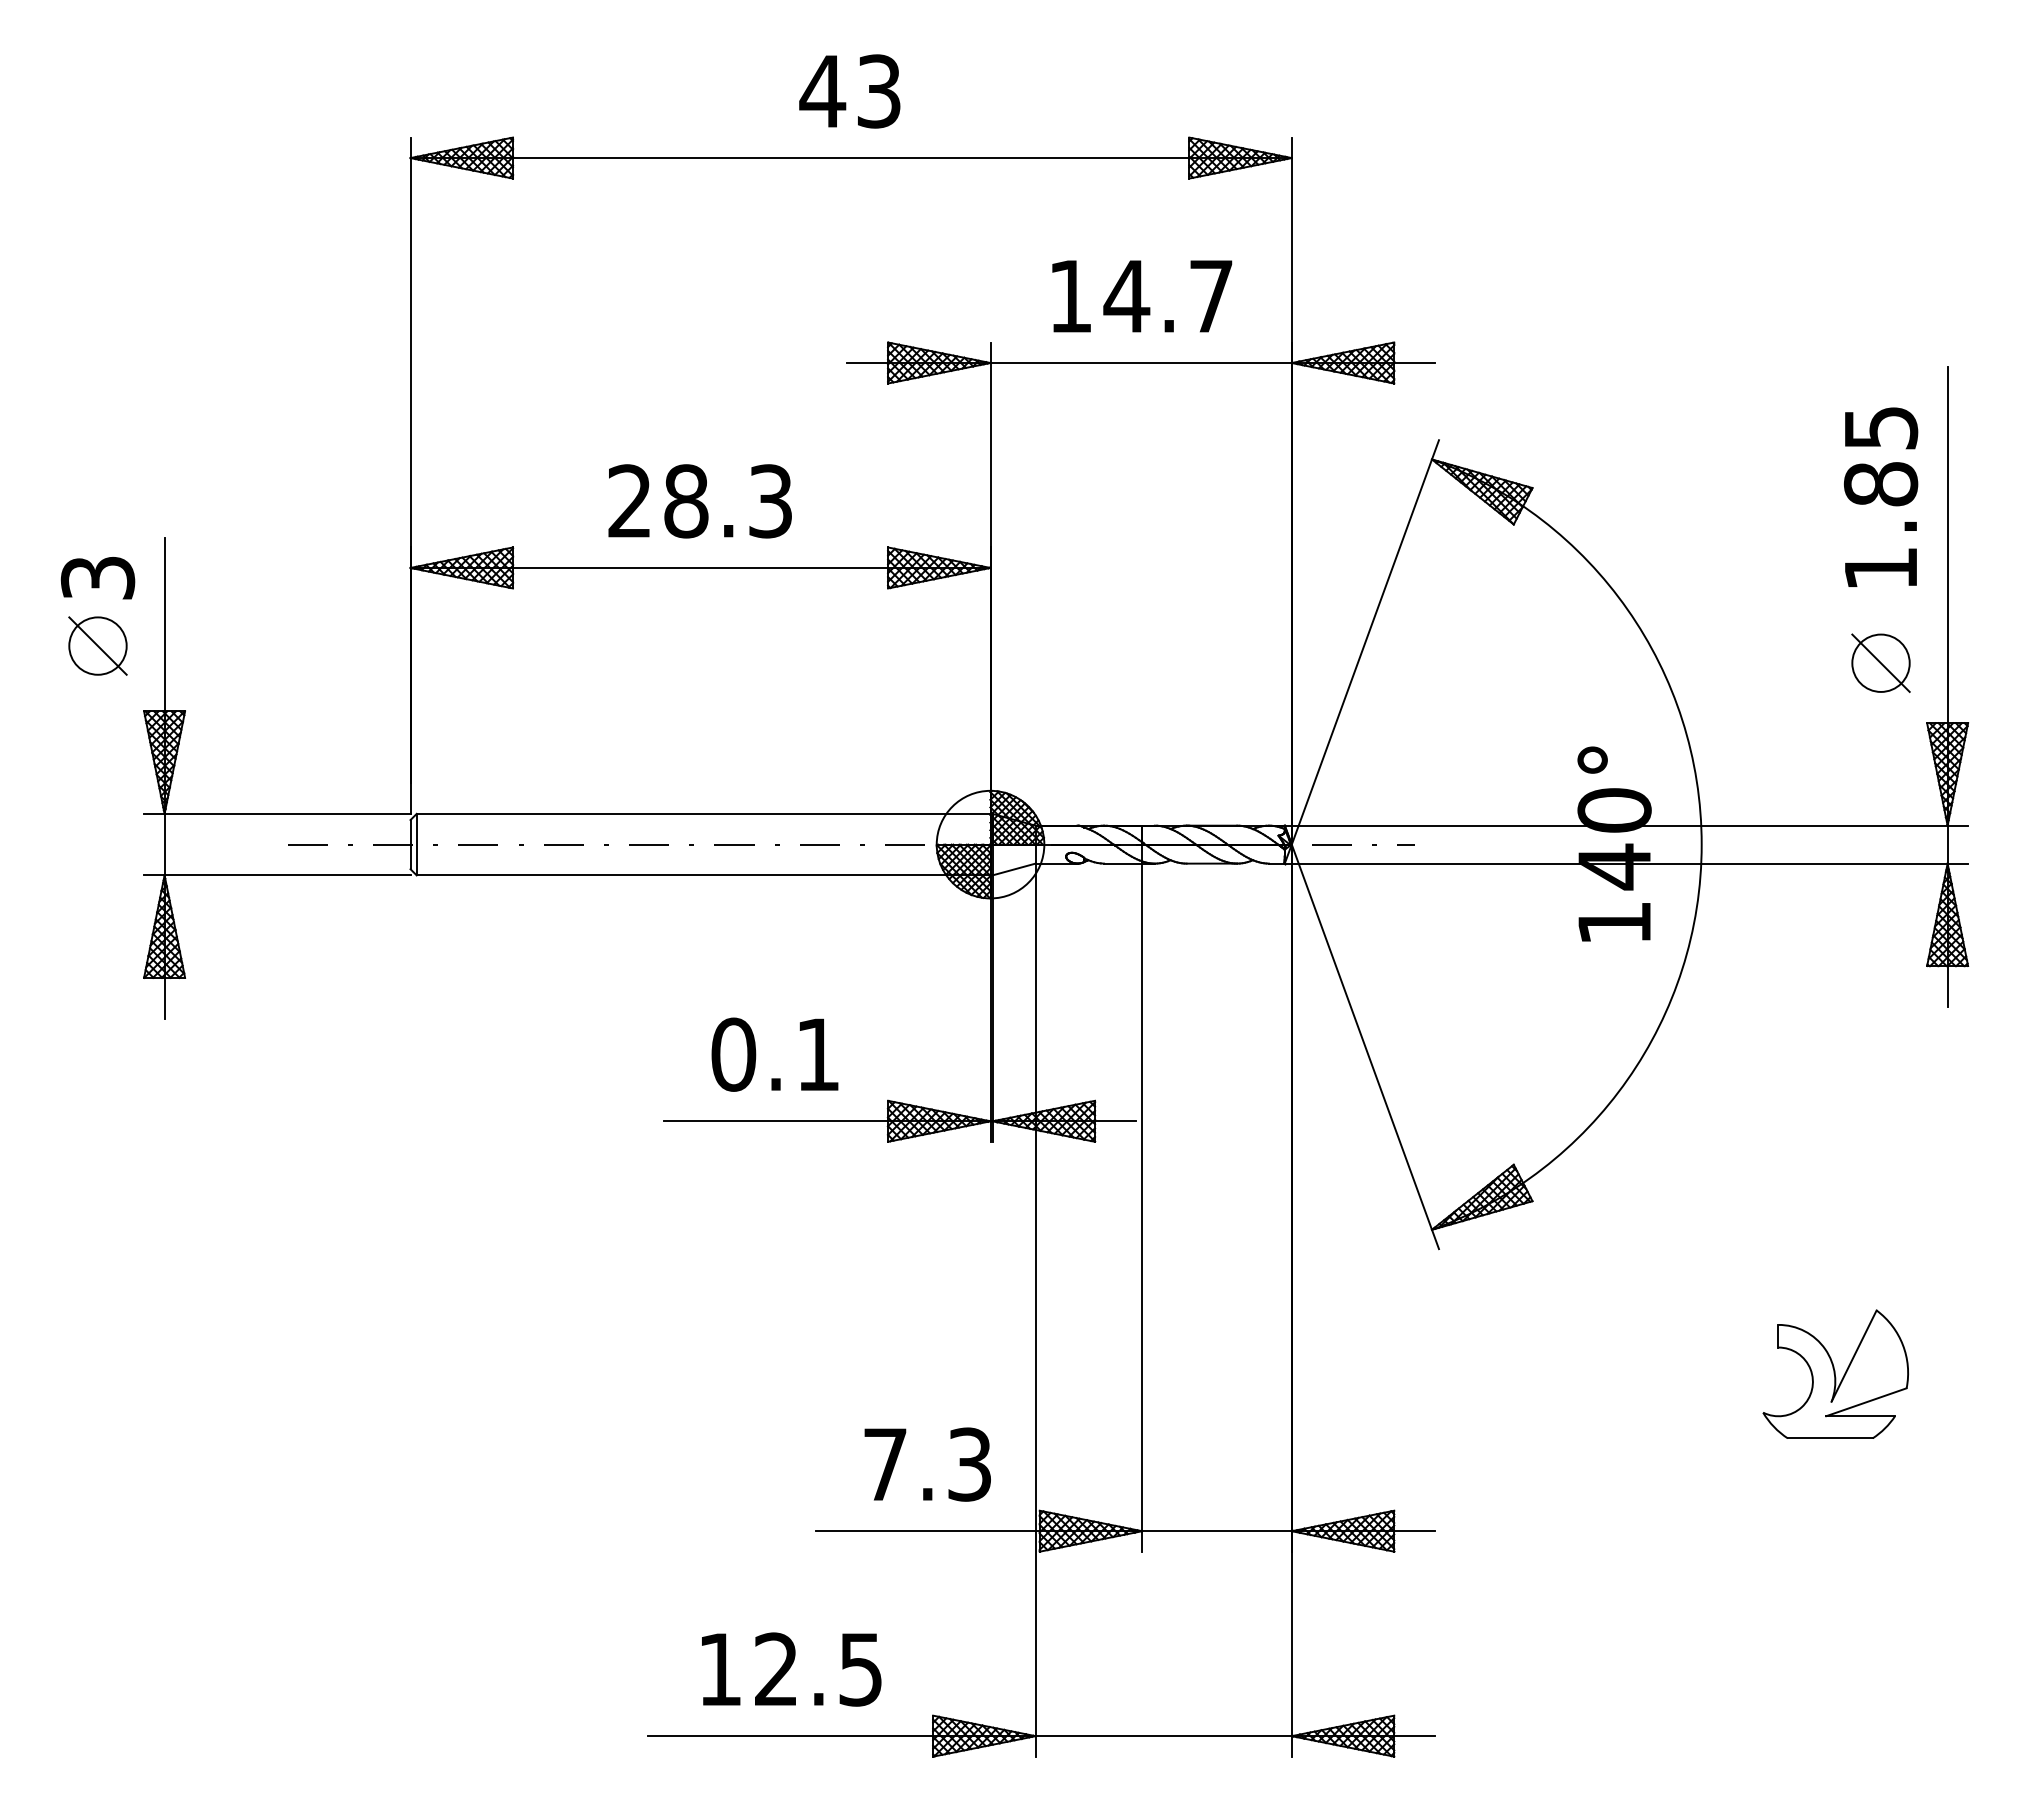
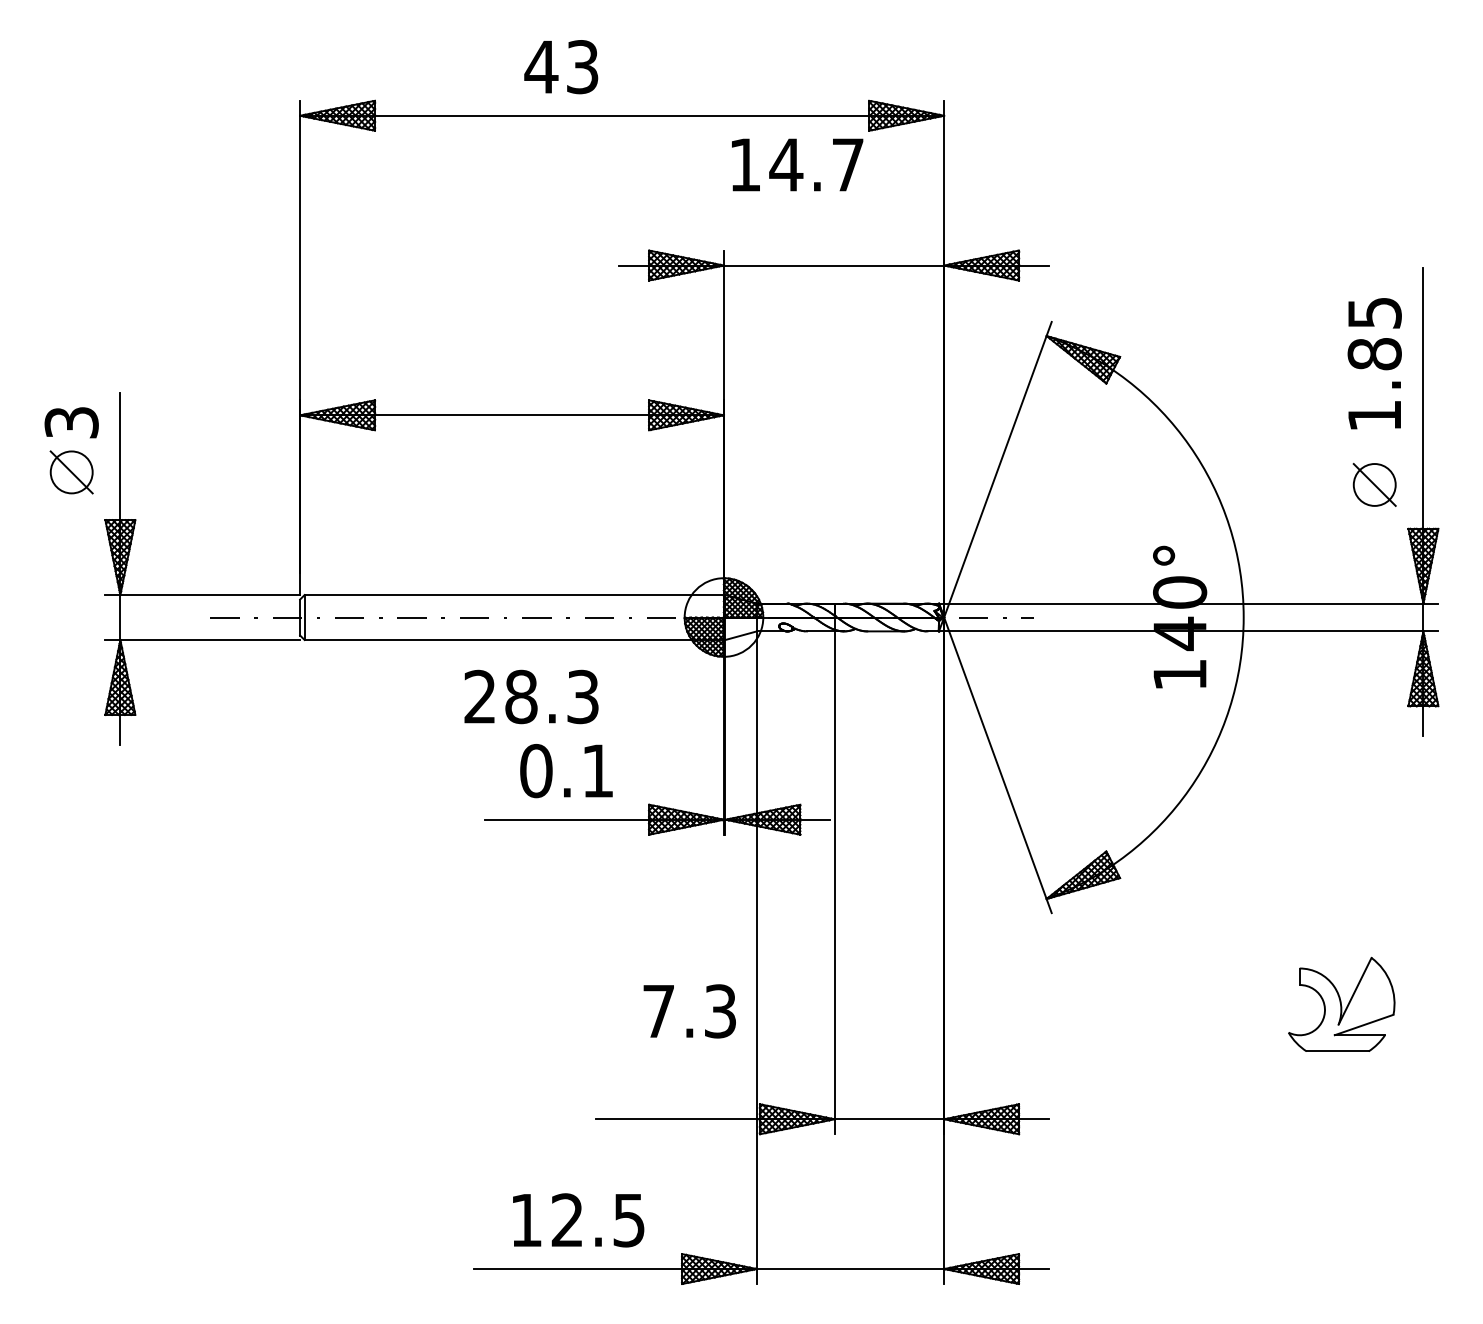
text: (849, 91) -> (560, 67), moved
text: (1142, 296) -> (797, 165), moved
text: (699, 501) -> (531, 697), moved
text: (927, 1464) -> (689, 1011), moved

